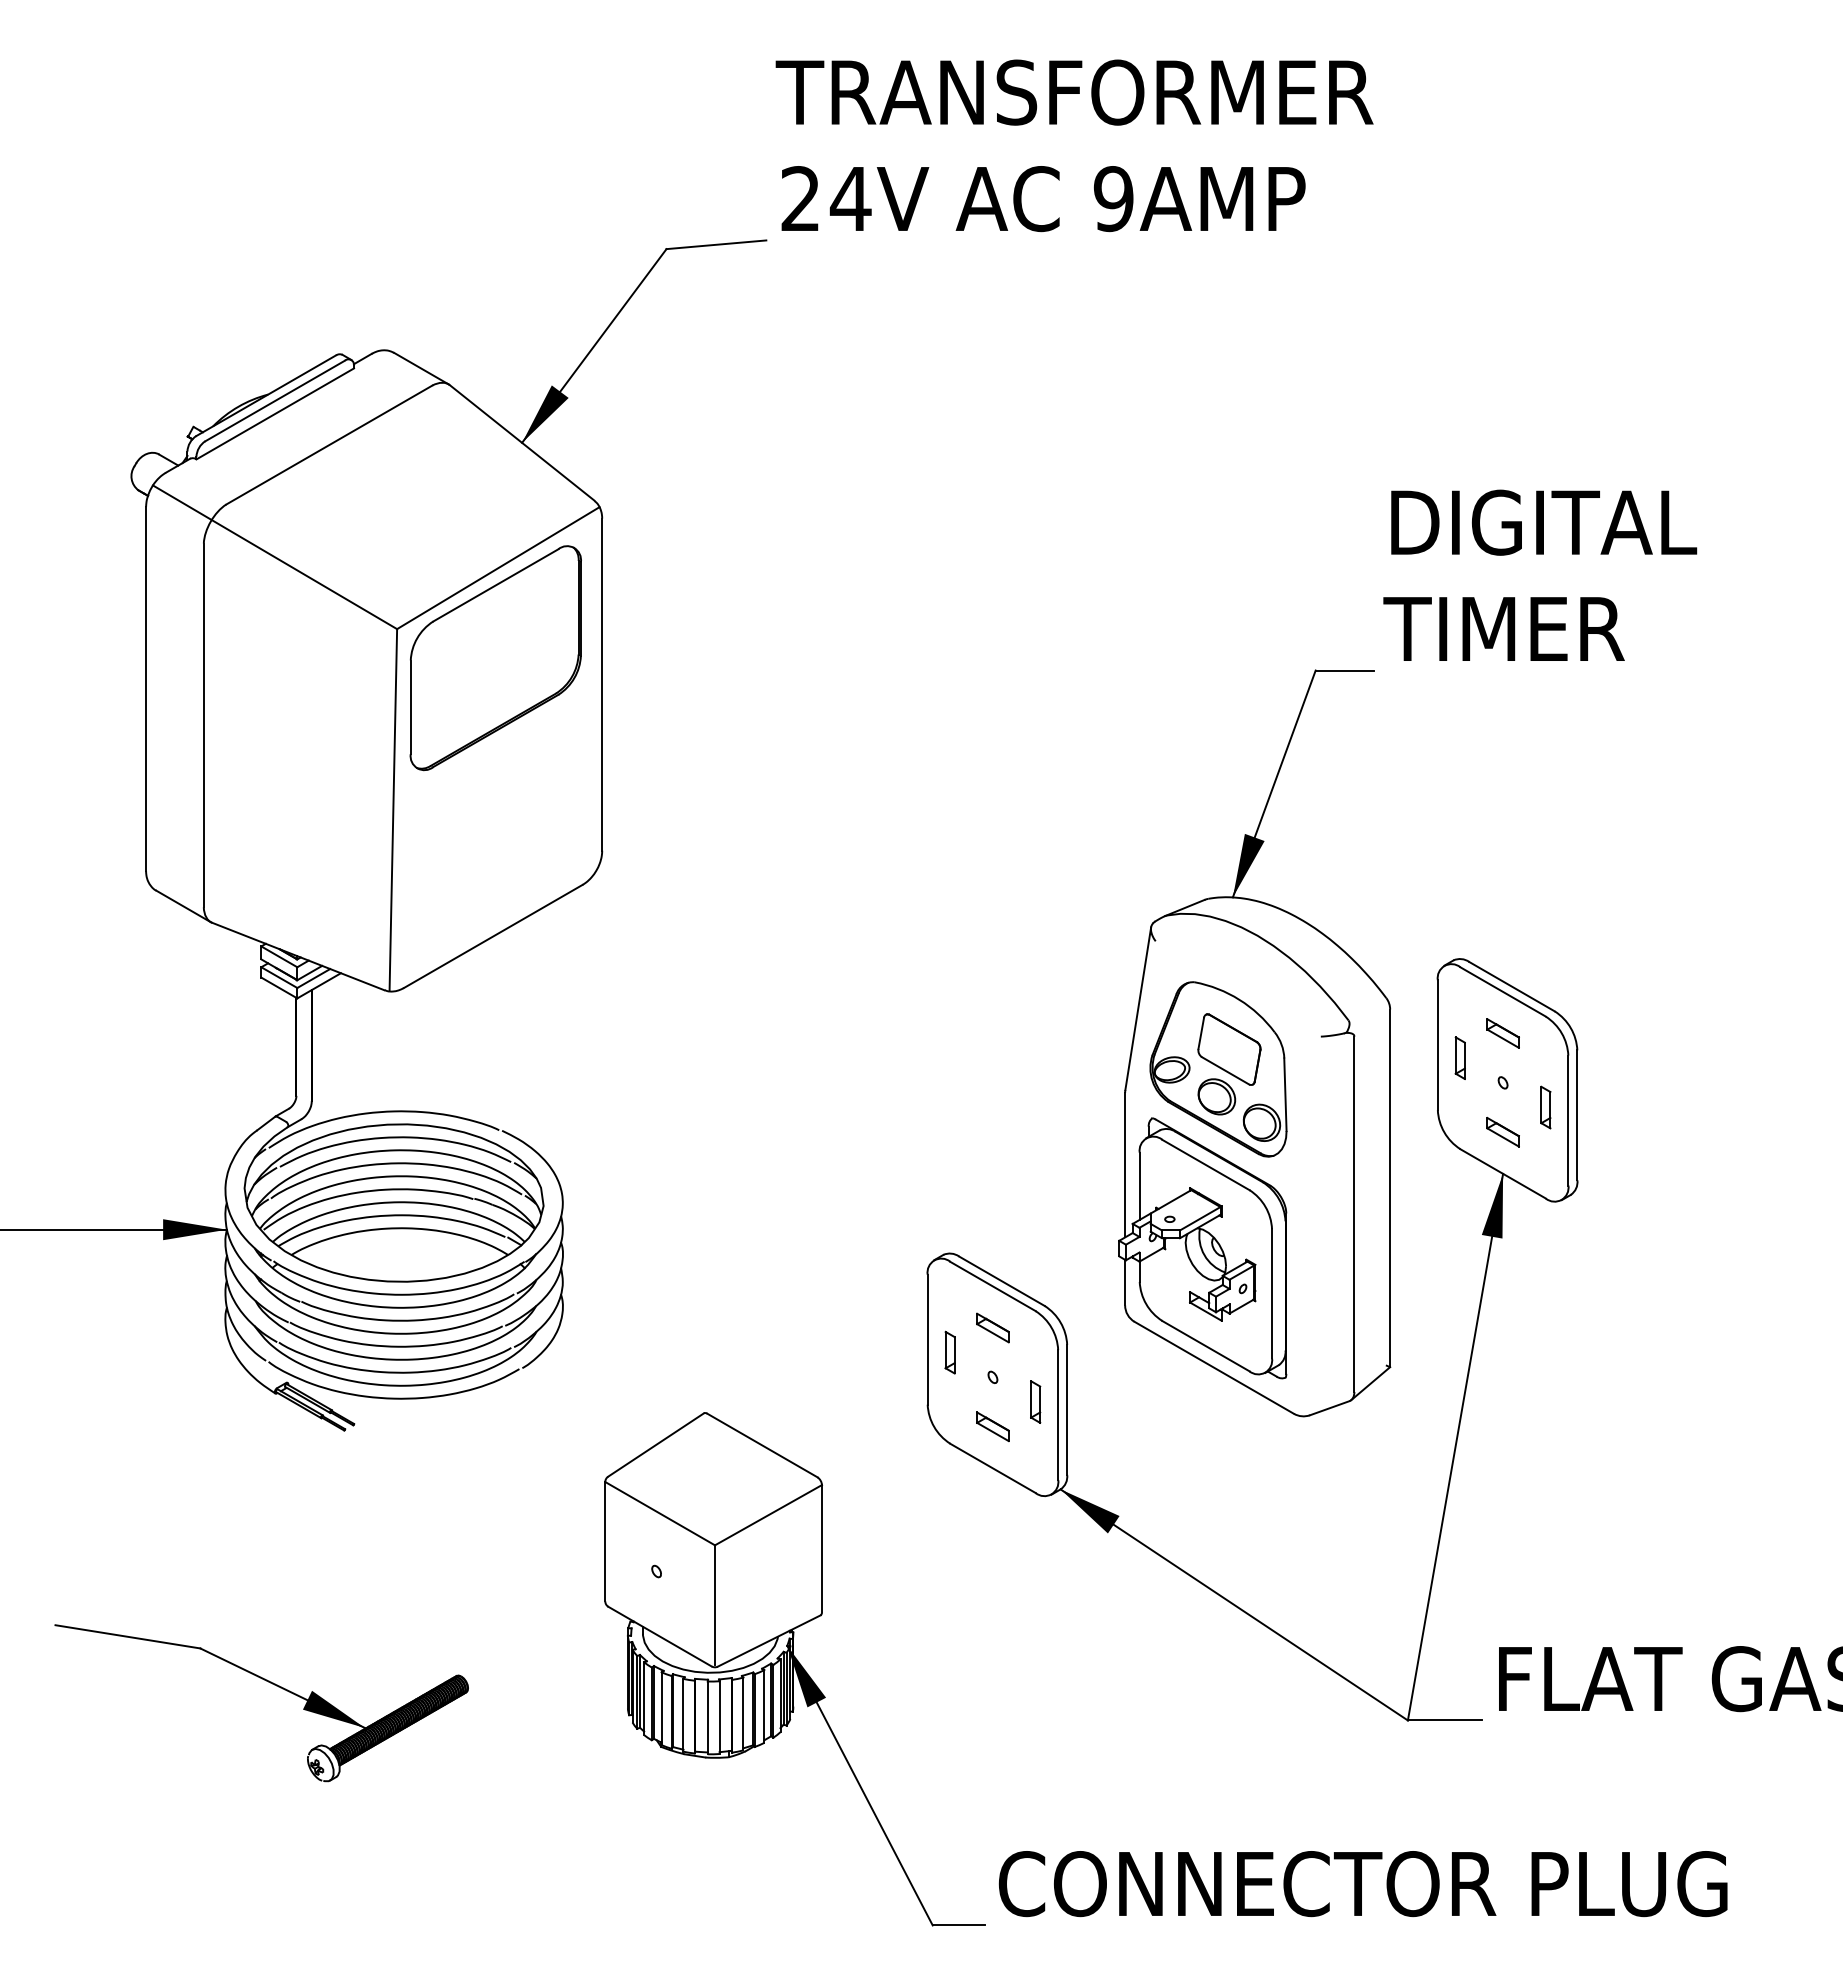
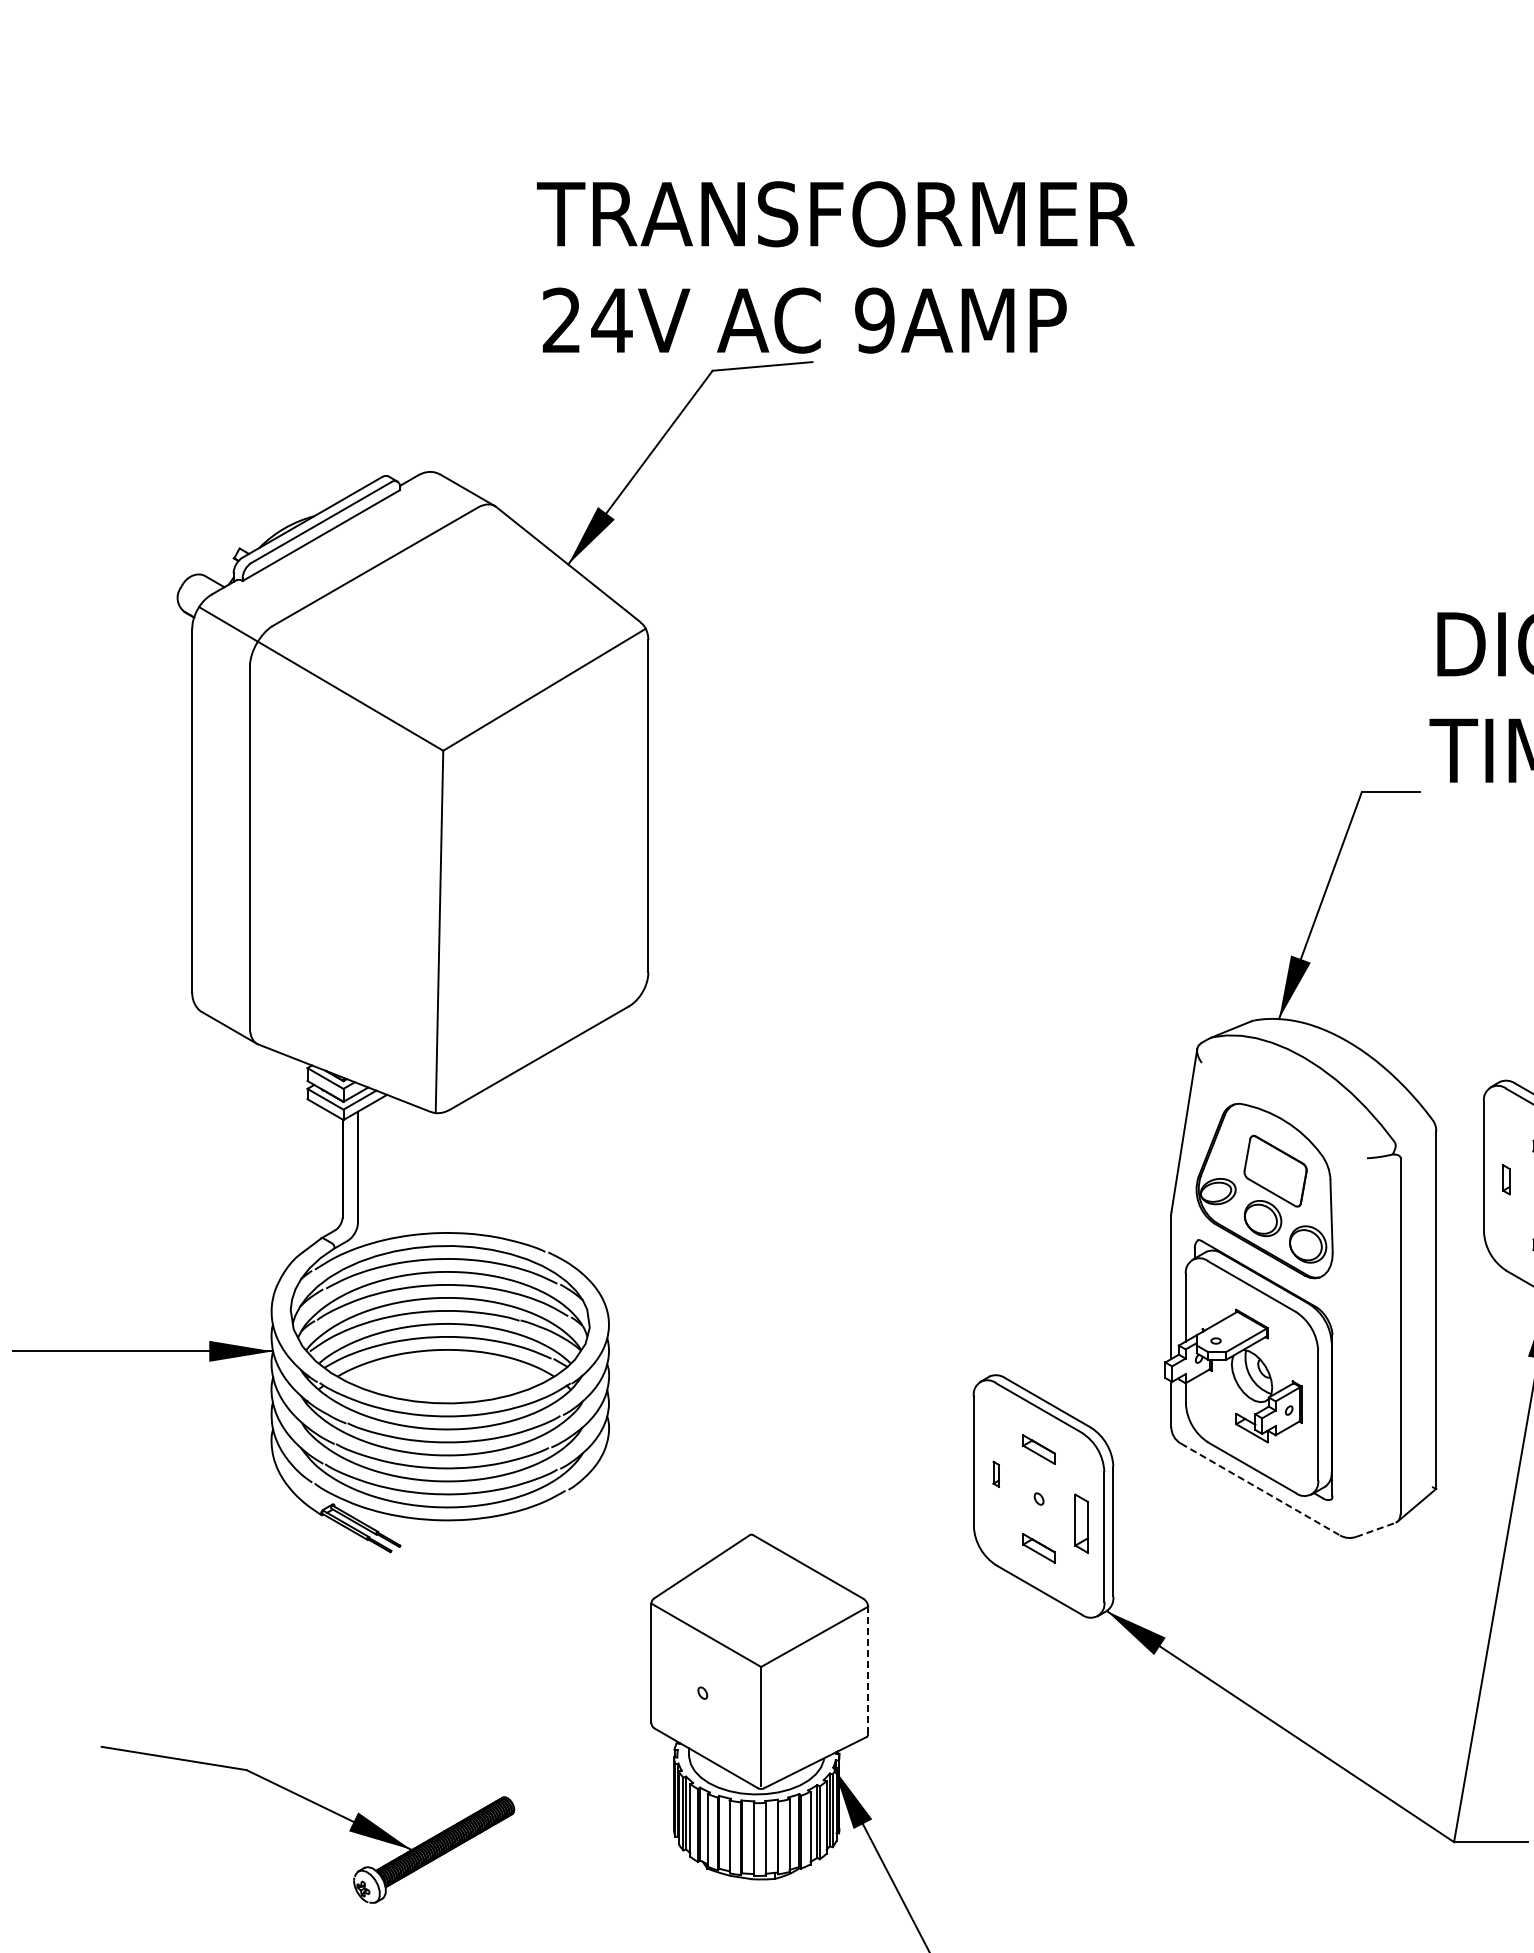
text: (1074, 145) -> (835, 267), moved
part: (495, 658) -> (541, 780), removed
part: (1459, 1057) -> (1505, 1179), size x0.7
part: (949, 1352) -> (995, 1474), size x0.6
line: (1214, 1367) -> (1260, 1489), solid -> dashed
part: (1035, 1401) -> (1081, 1523), size x1.4
line: (1329, 1408) -> (1375, 1530), solid -> dashed
line: (821, 1548) -> (867, 1670), solid -> dashed

